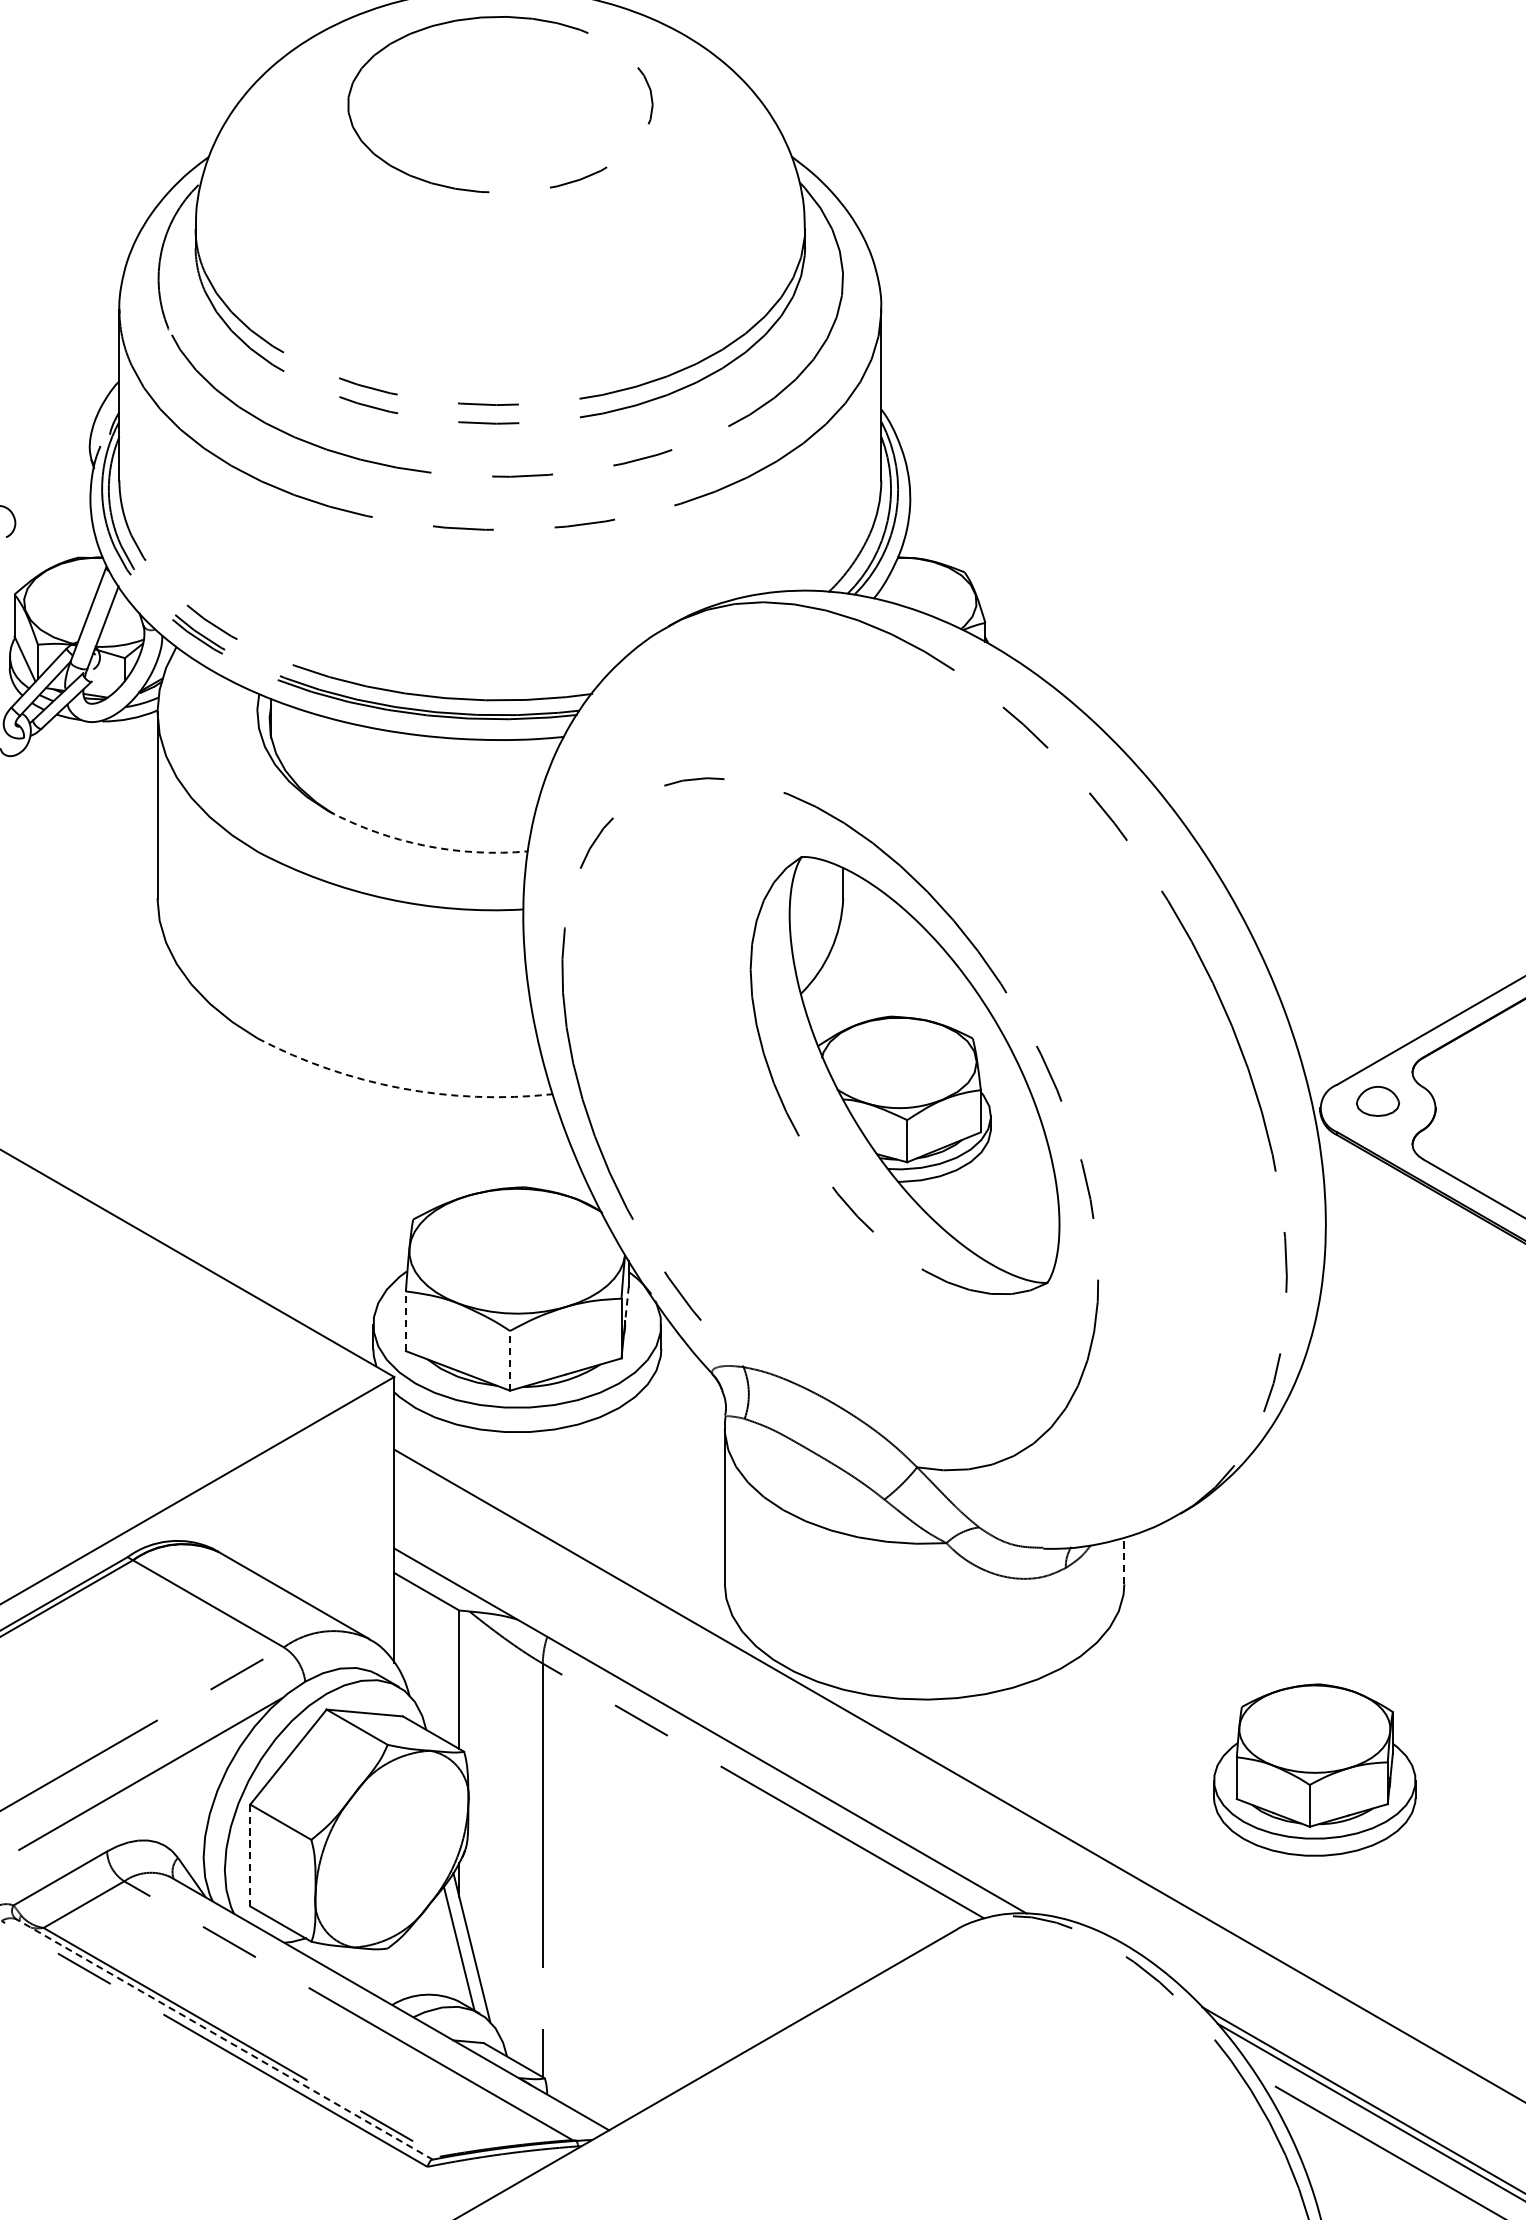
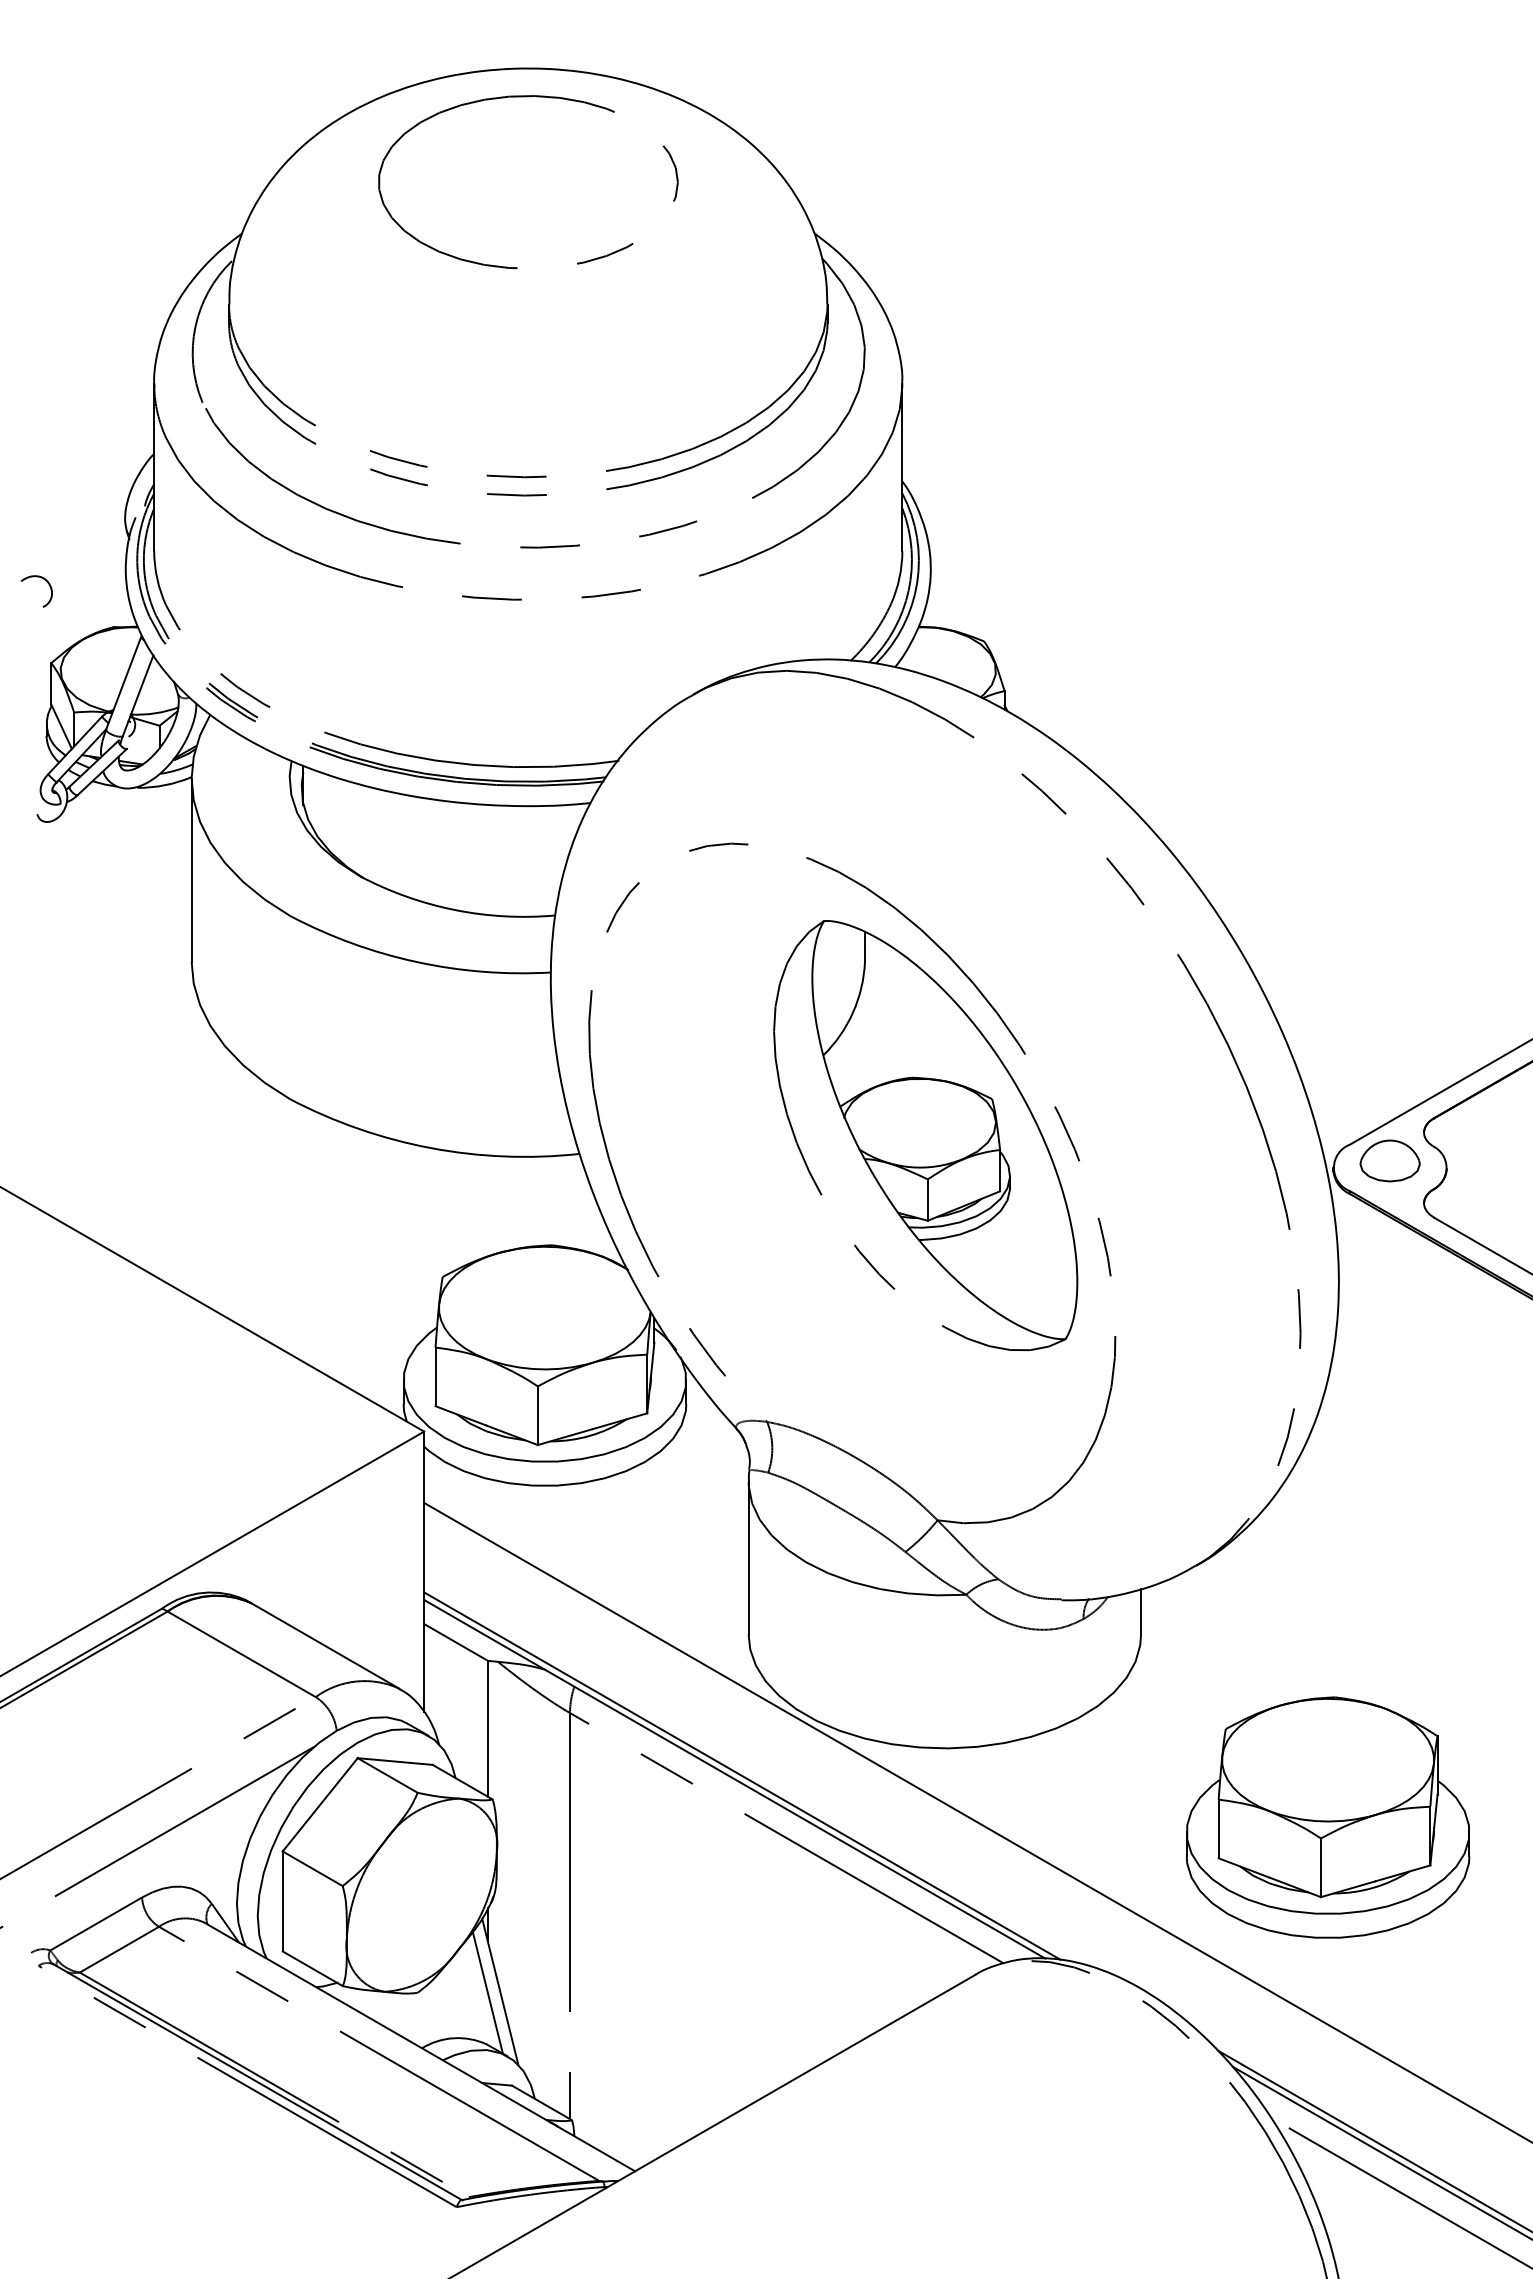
arc: (425, 845) -> (454, 909), dashed -> solid
arc: (400, 1088) -> (430, 1148), dashed -> solid
part: (1377, 1100) -> (1389, 1160), size x1.43
line: (626, 1304) -> (652, 1360), dashed -> solid
line: (405, 1320) -> (435, 1376), dashed -> solid
line: (509, 1360) -> (537, 1415), dashed -> solid
line: (1124, 1561) -> (1141, 1612), dashed -> solid
line: (718, 1727) -> (742, 1775), added
part: (1314, 1770) -> (1327, 1817), size x1.43
line: (250, 1855) -> (282, 1901), dashed -> solid
line: (224, 2039) -> (257, 2082), dashed -> solid

